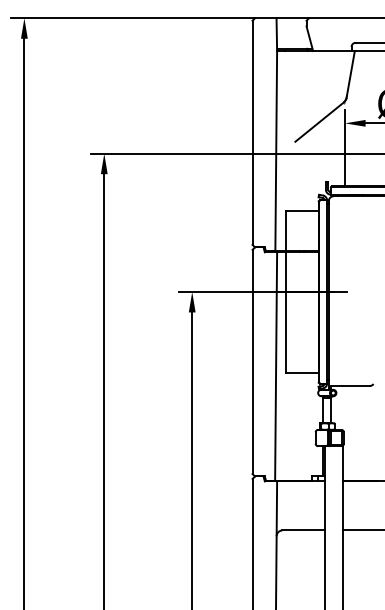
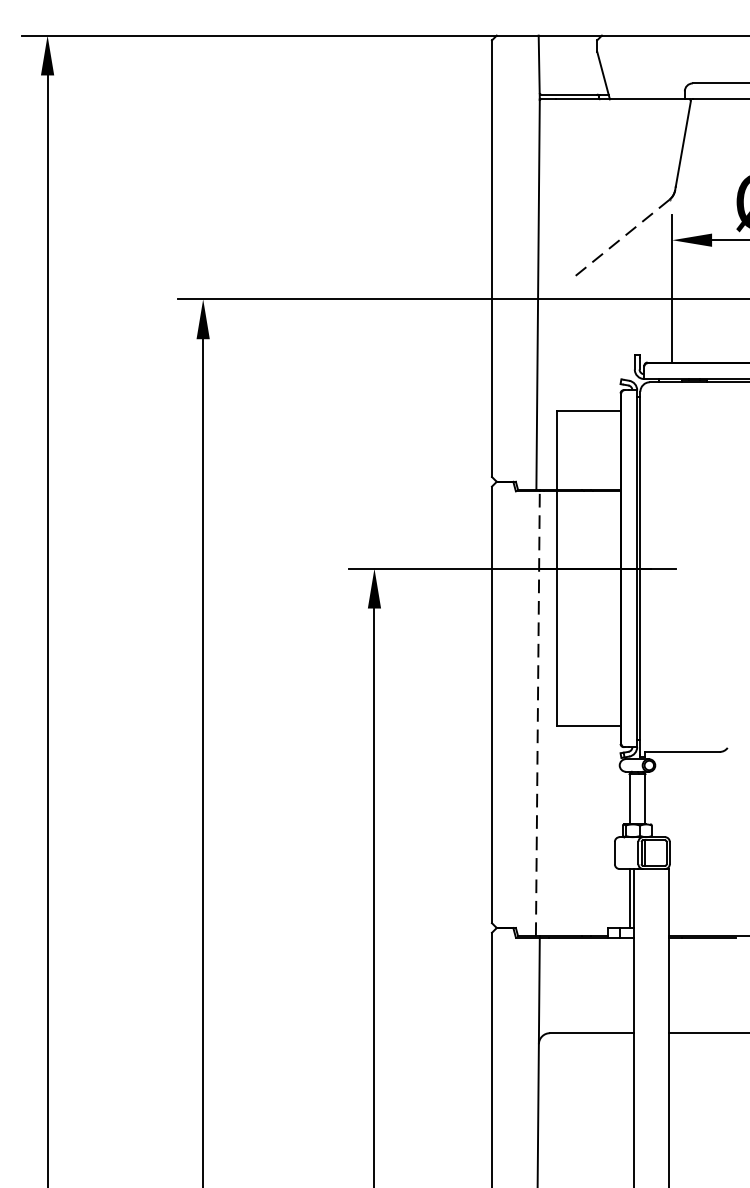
line: (319, 122) -> (622, 238), solid -> dashed
line: (276, 365) -> (538, 711), solid -> dashed

